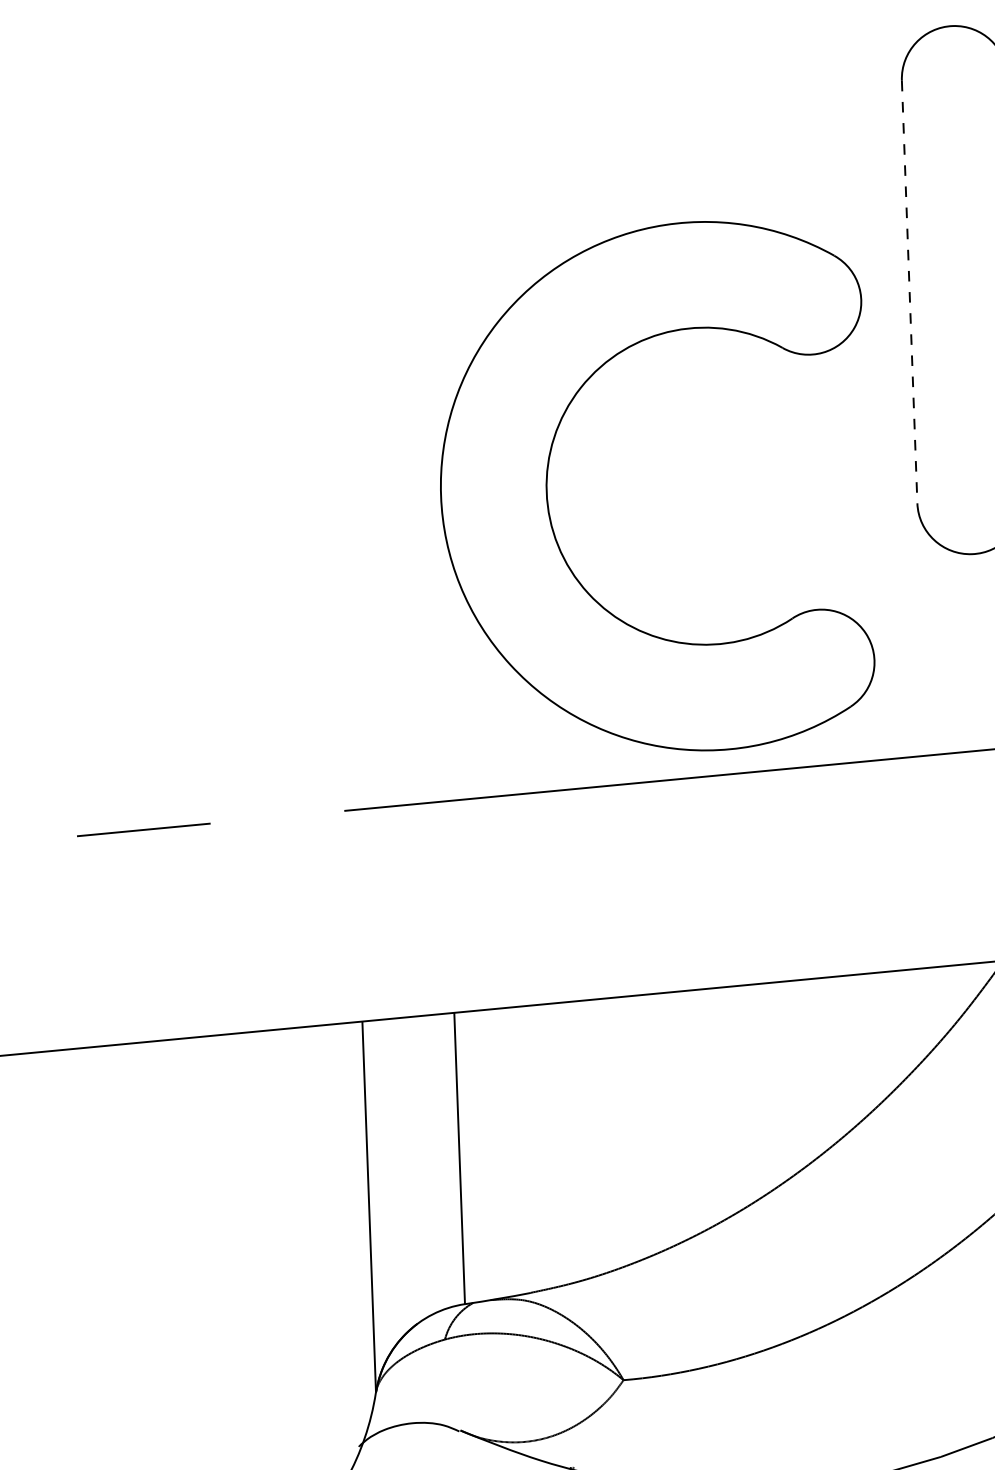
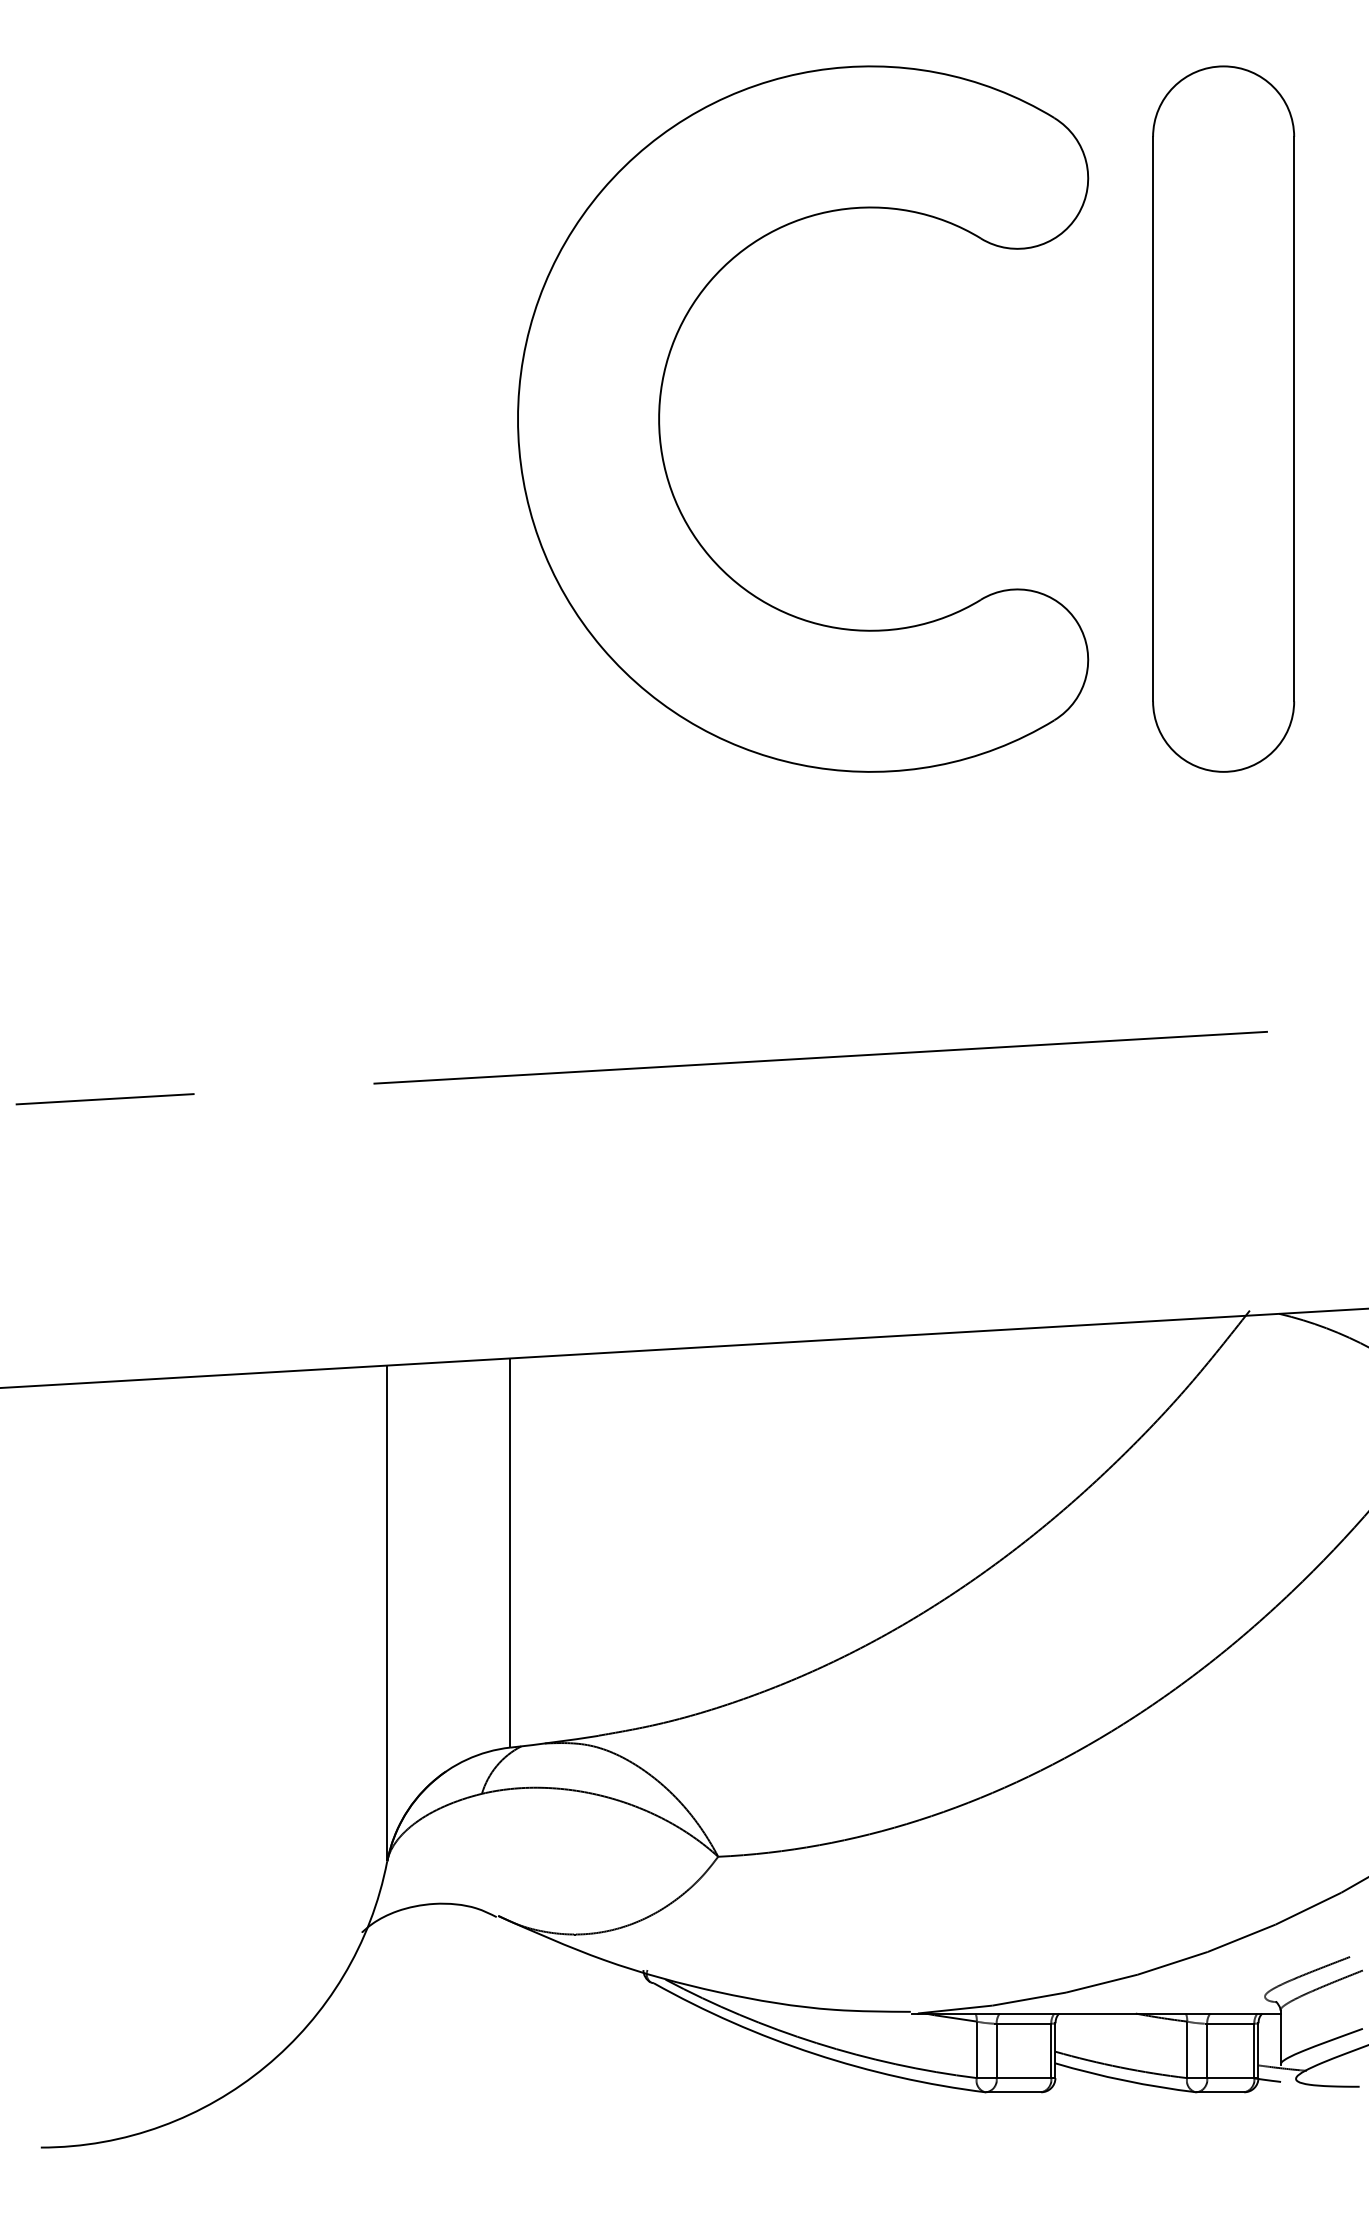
line: (909, 292) -> (1153, 419), dashed -> solid
part: (547, 487) -> (660, 413), moved

